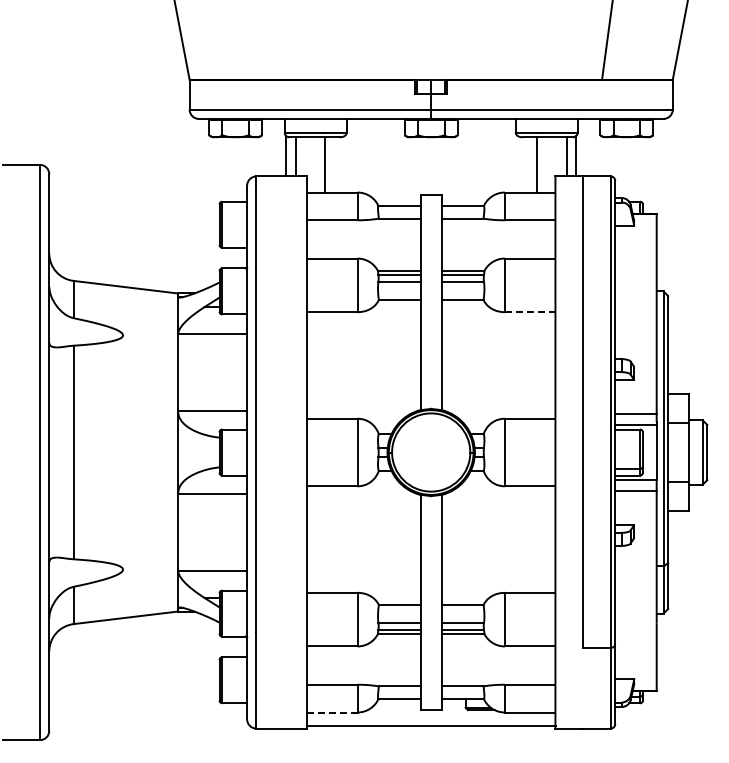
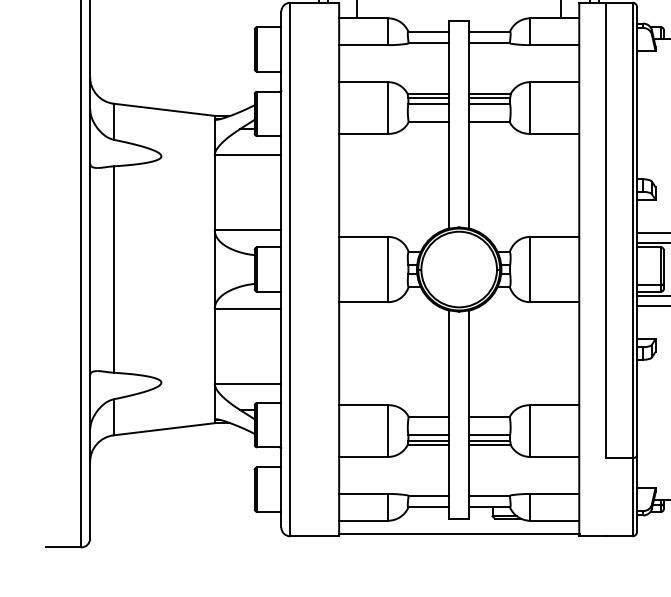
line: (530, 312) -> (555, 134), dashed -> solid
line: (332, 712) -> (363, 520), dashed -> solid

